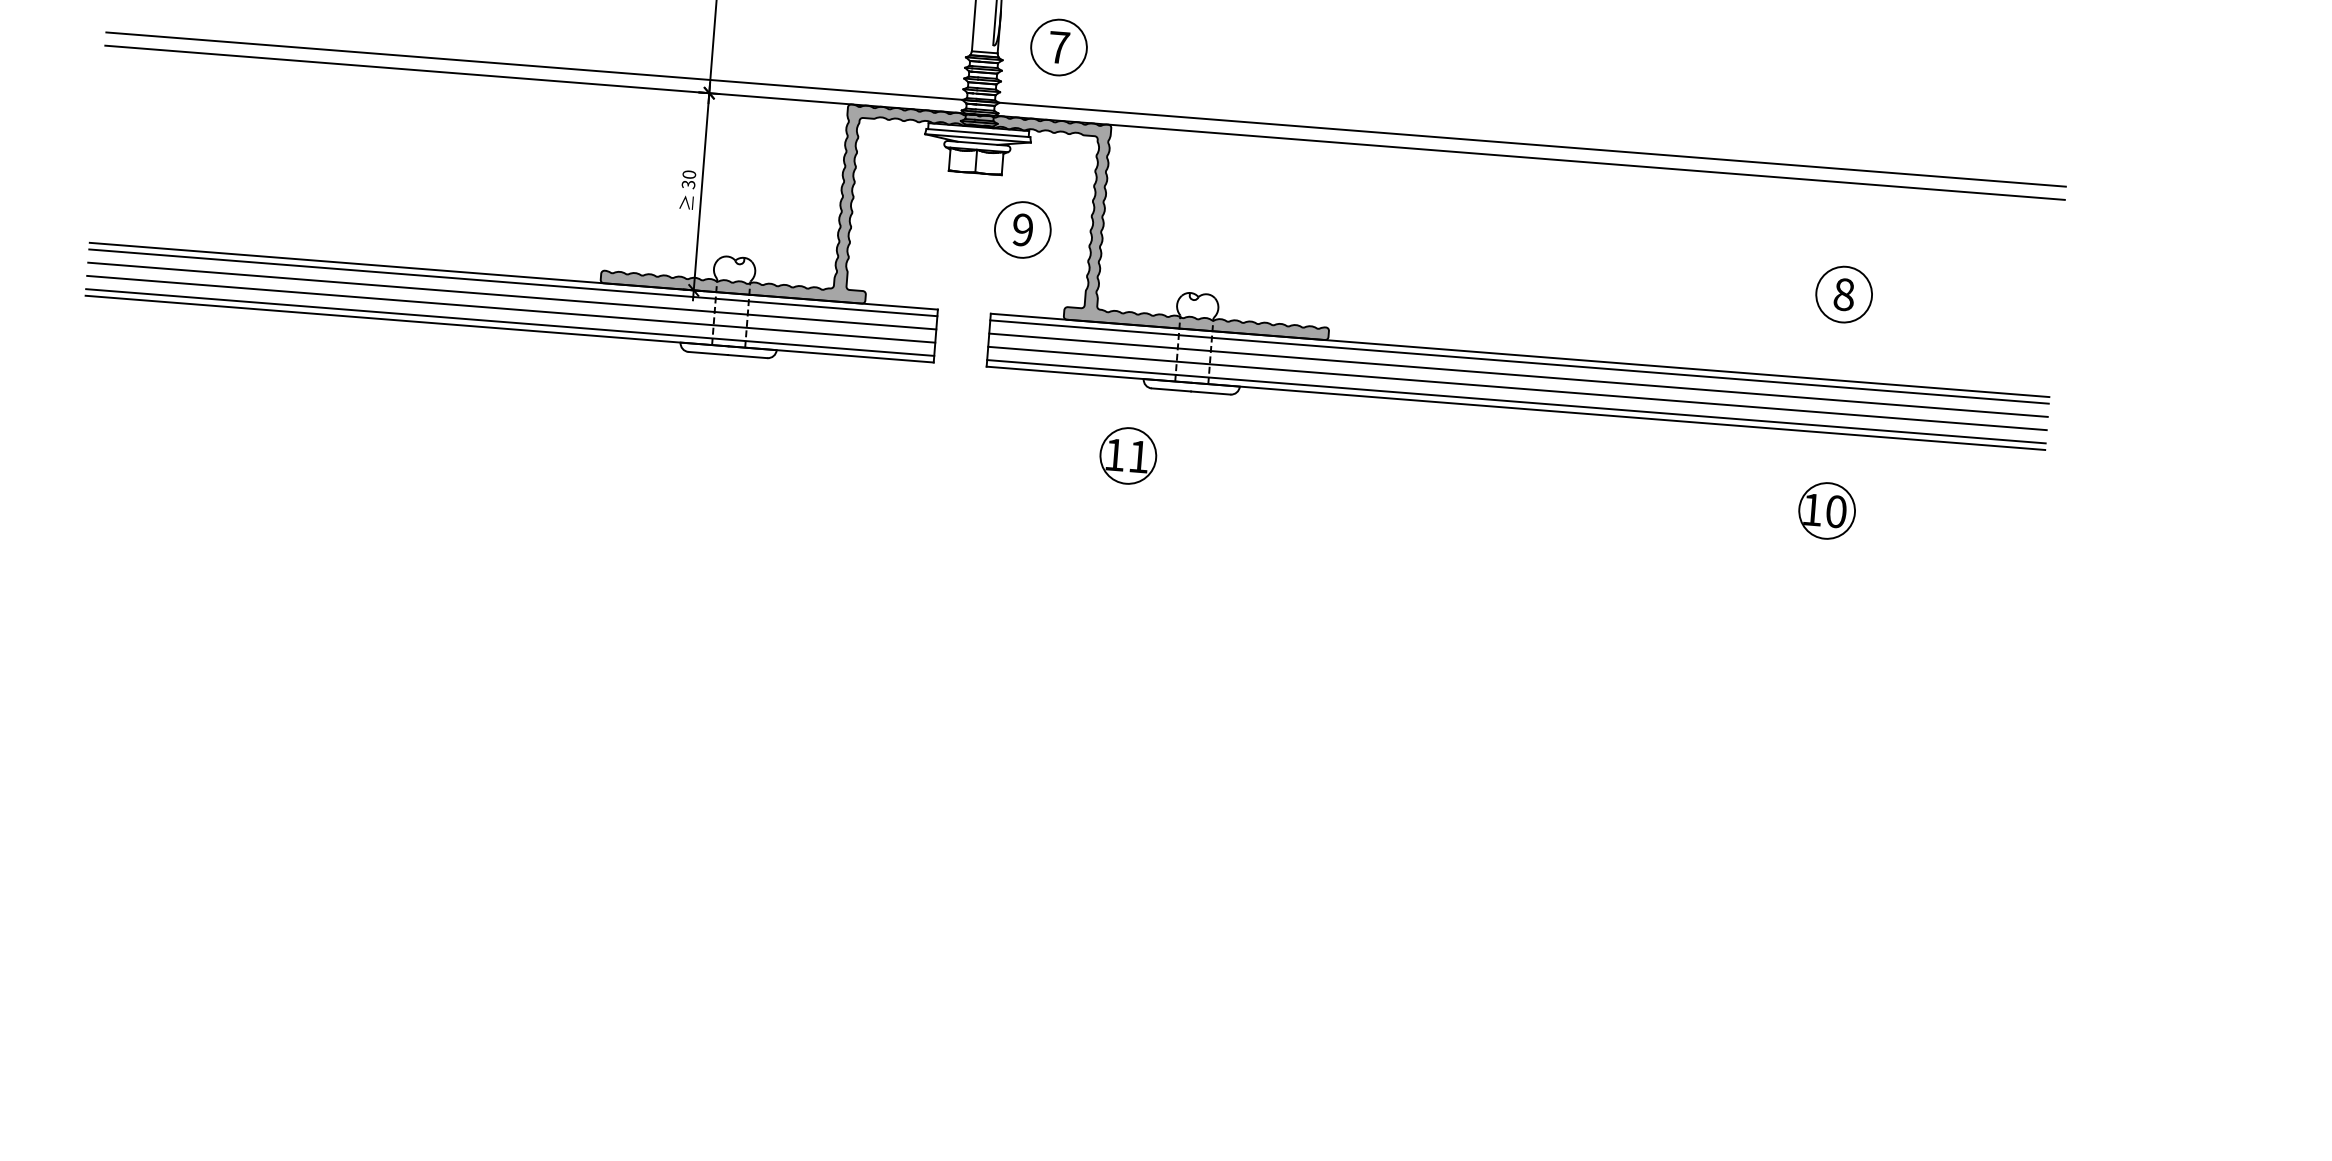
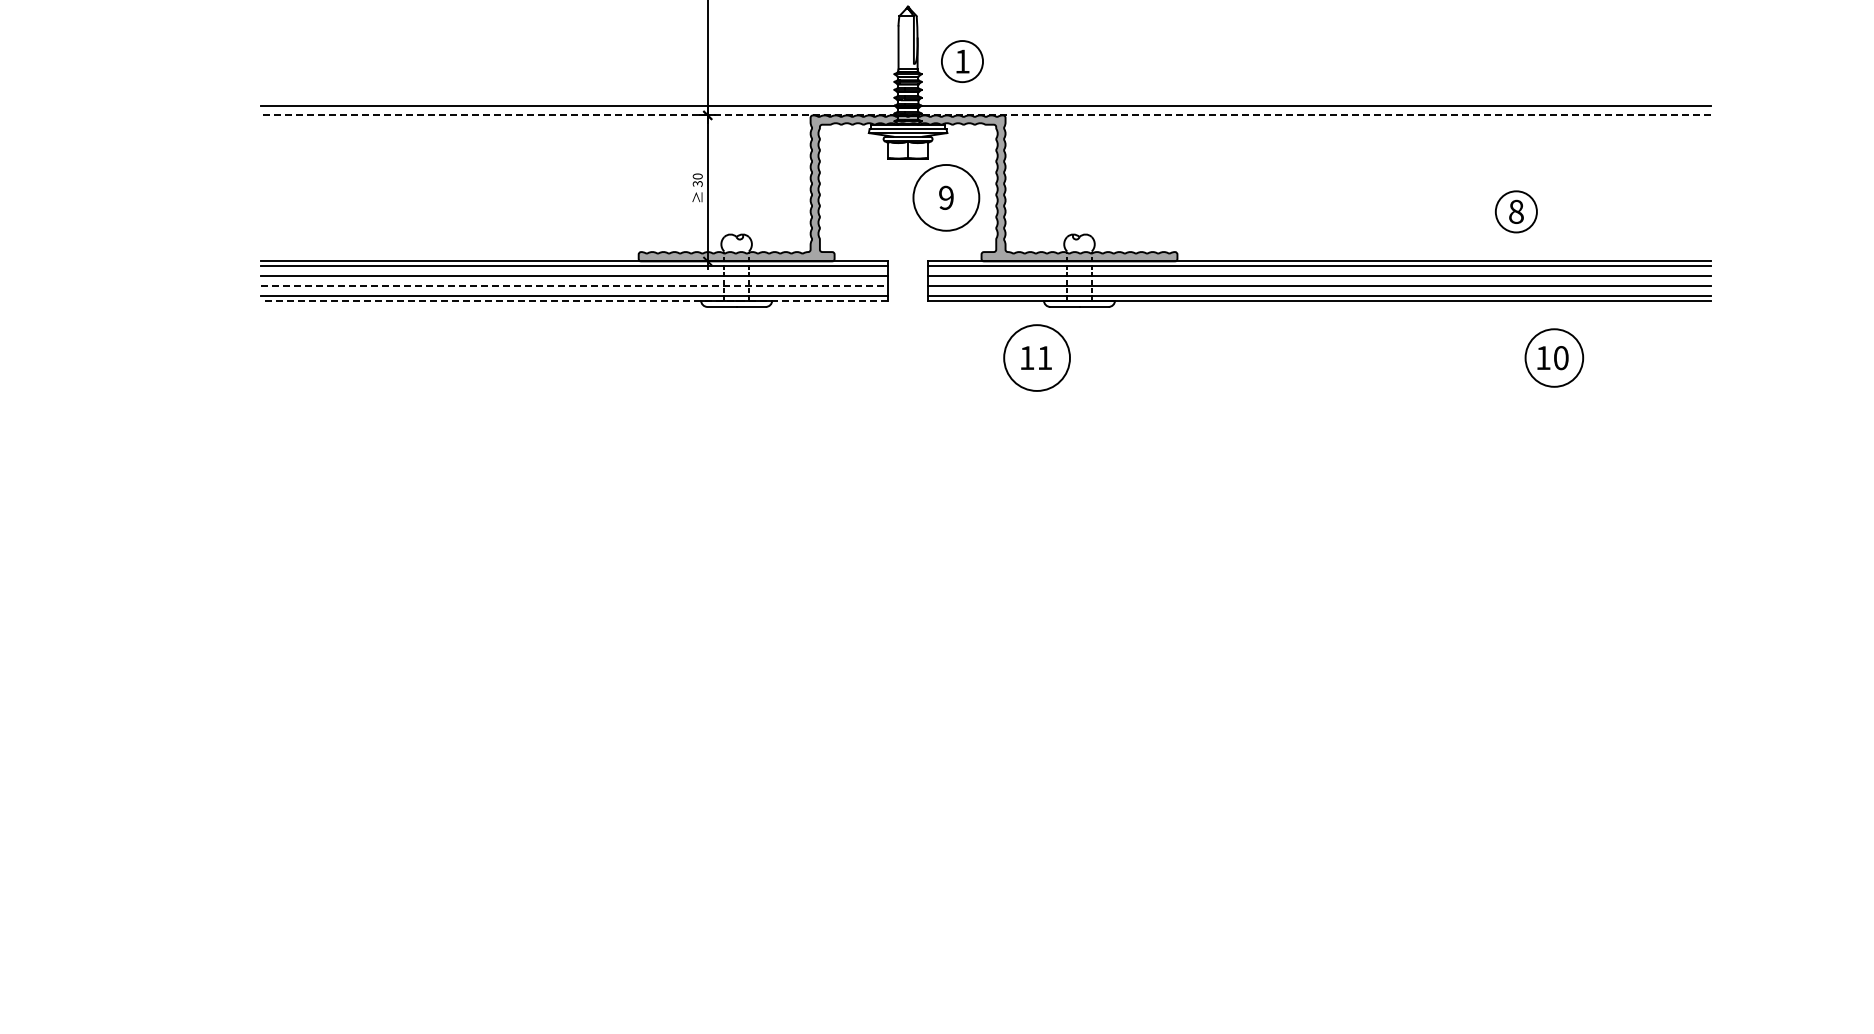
text: (1059, 47) -> (962, 61), 7 -> 1
line: (1084, 122) -> (985, 115), solid -> dashed
circle: (1021, 229) -> (945, 197), size x1.6
part: (1843, 294) -> (1515, 211), moved
line: (511, 308) -> (574, 285), solid -> dashed
line: (509, 329) -> (574, 300), solid -> dashed
circle: (1127, 455) -> (1036, 357), size x1.6
circle: (1826, 510) -> (1553, 357), size x1.4

